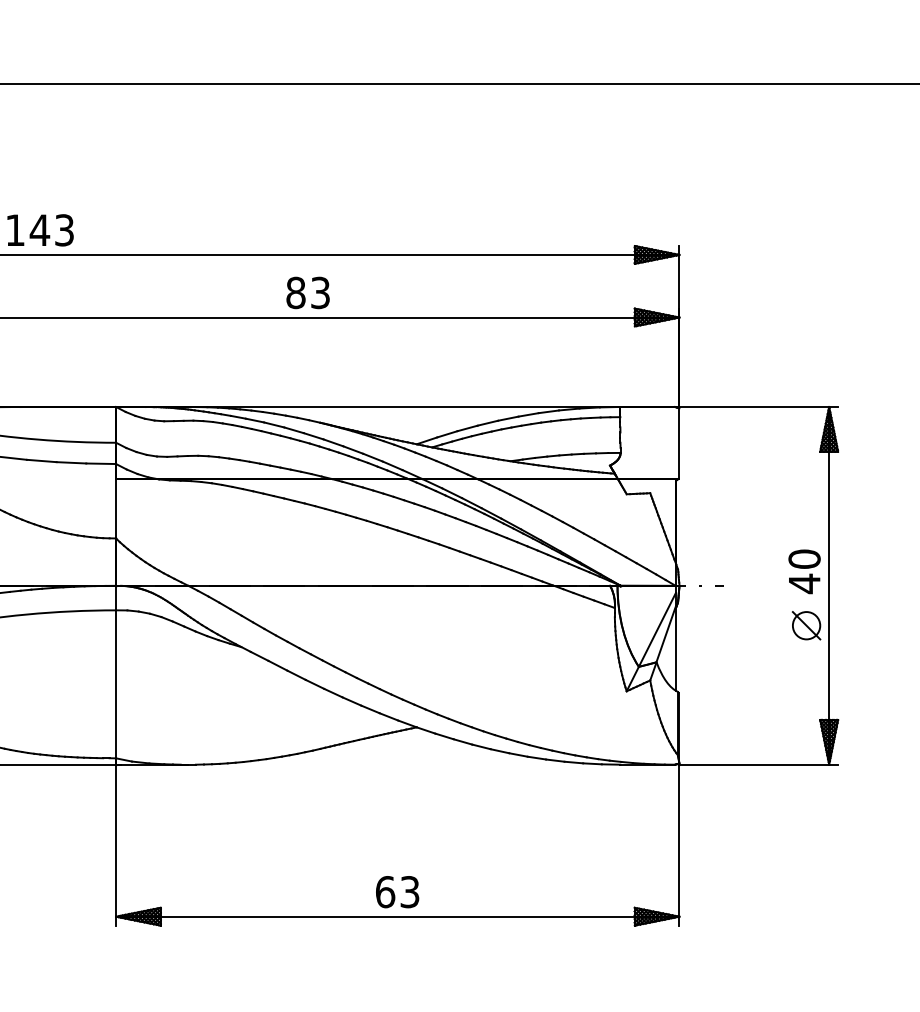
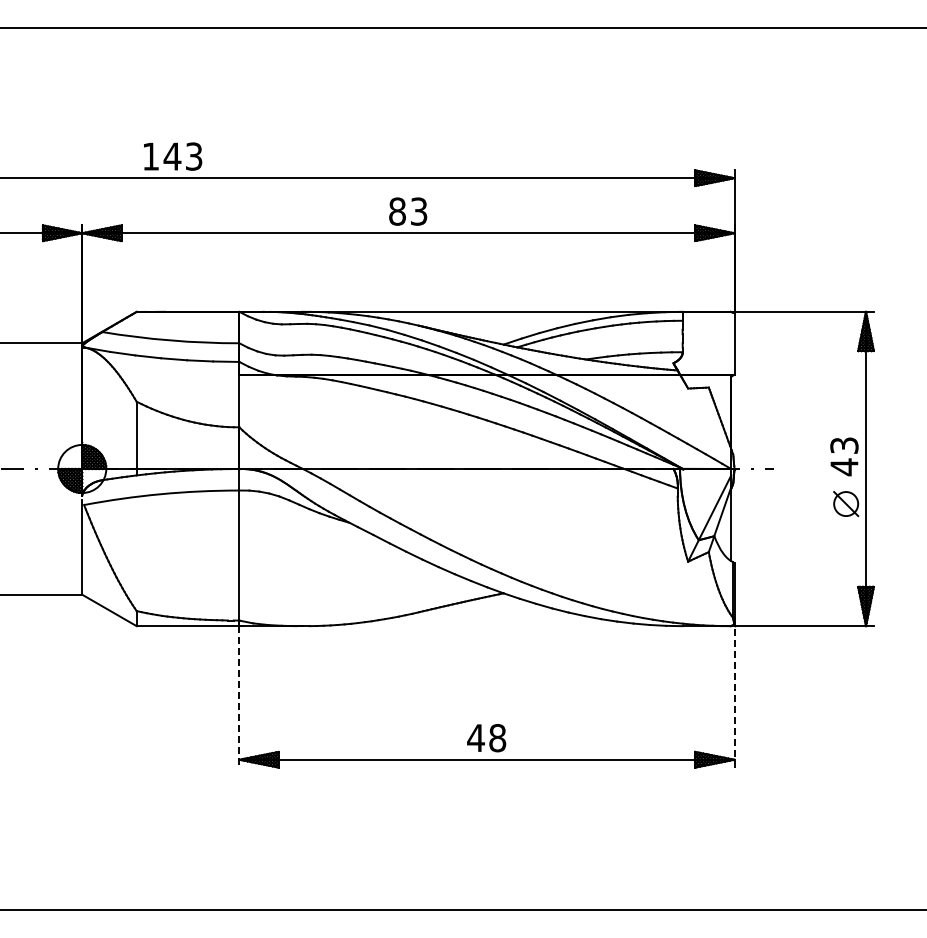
text: (804, 559) -> (844, 445), 40 -> 43
line: (116, 844) -> (239, 696), solid -> dashed
line: (679, 844) -> (734, 696), solid -> dashed
text: (397, 892) -> (486, 738), 63 -> 48

